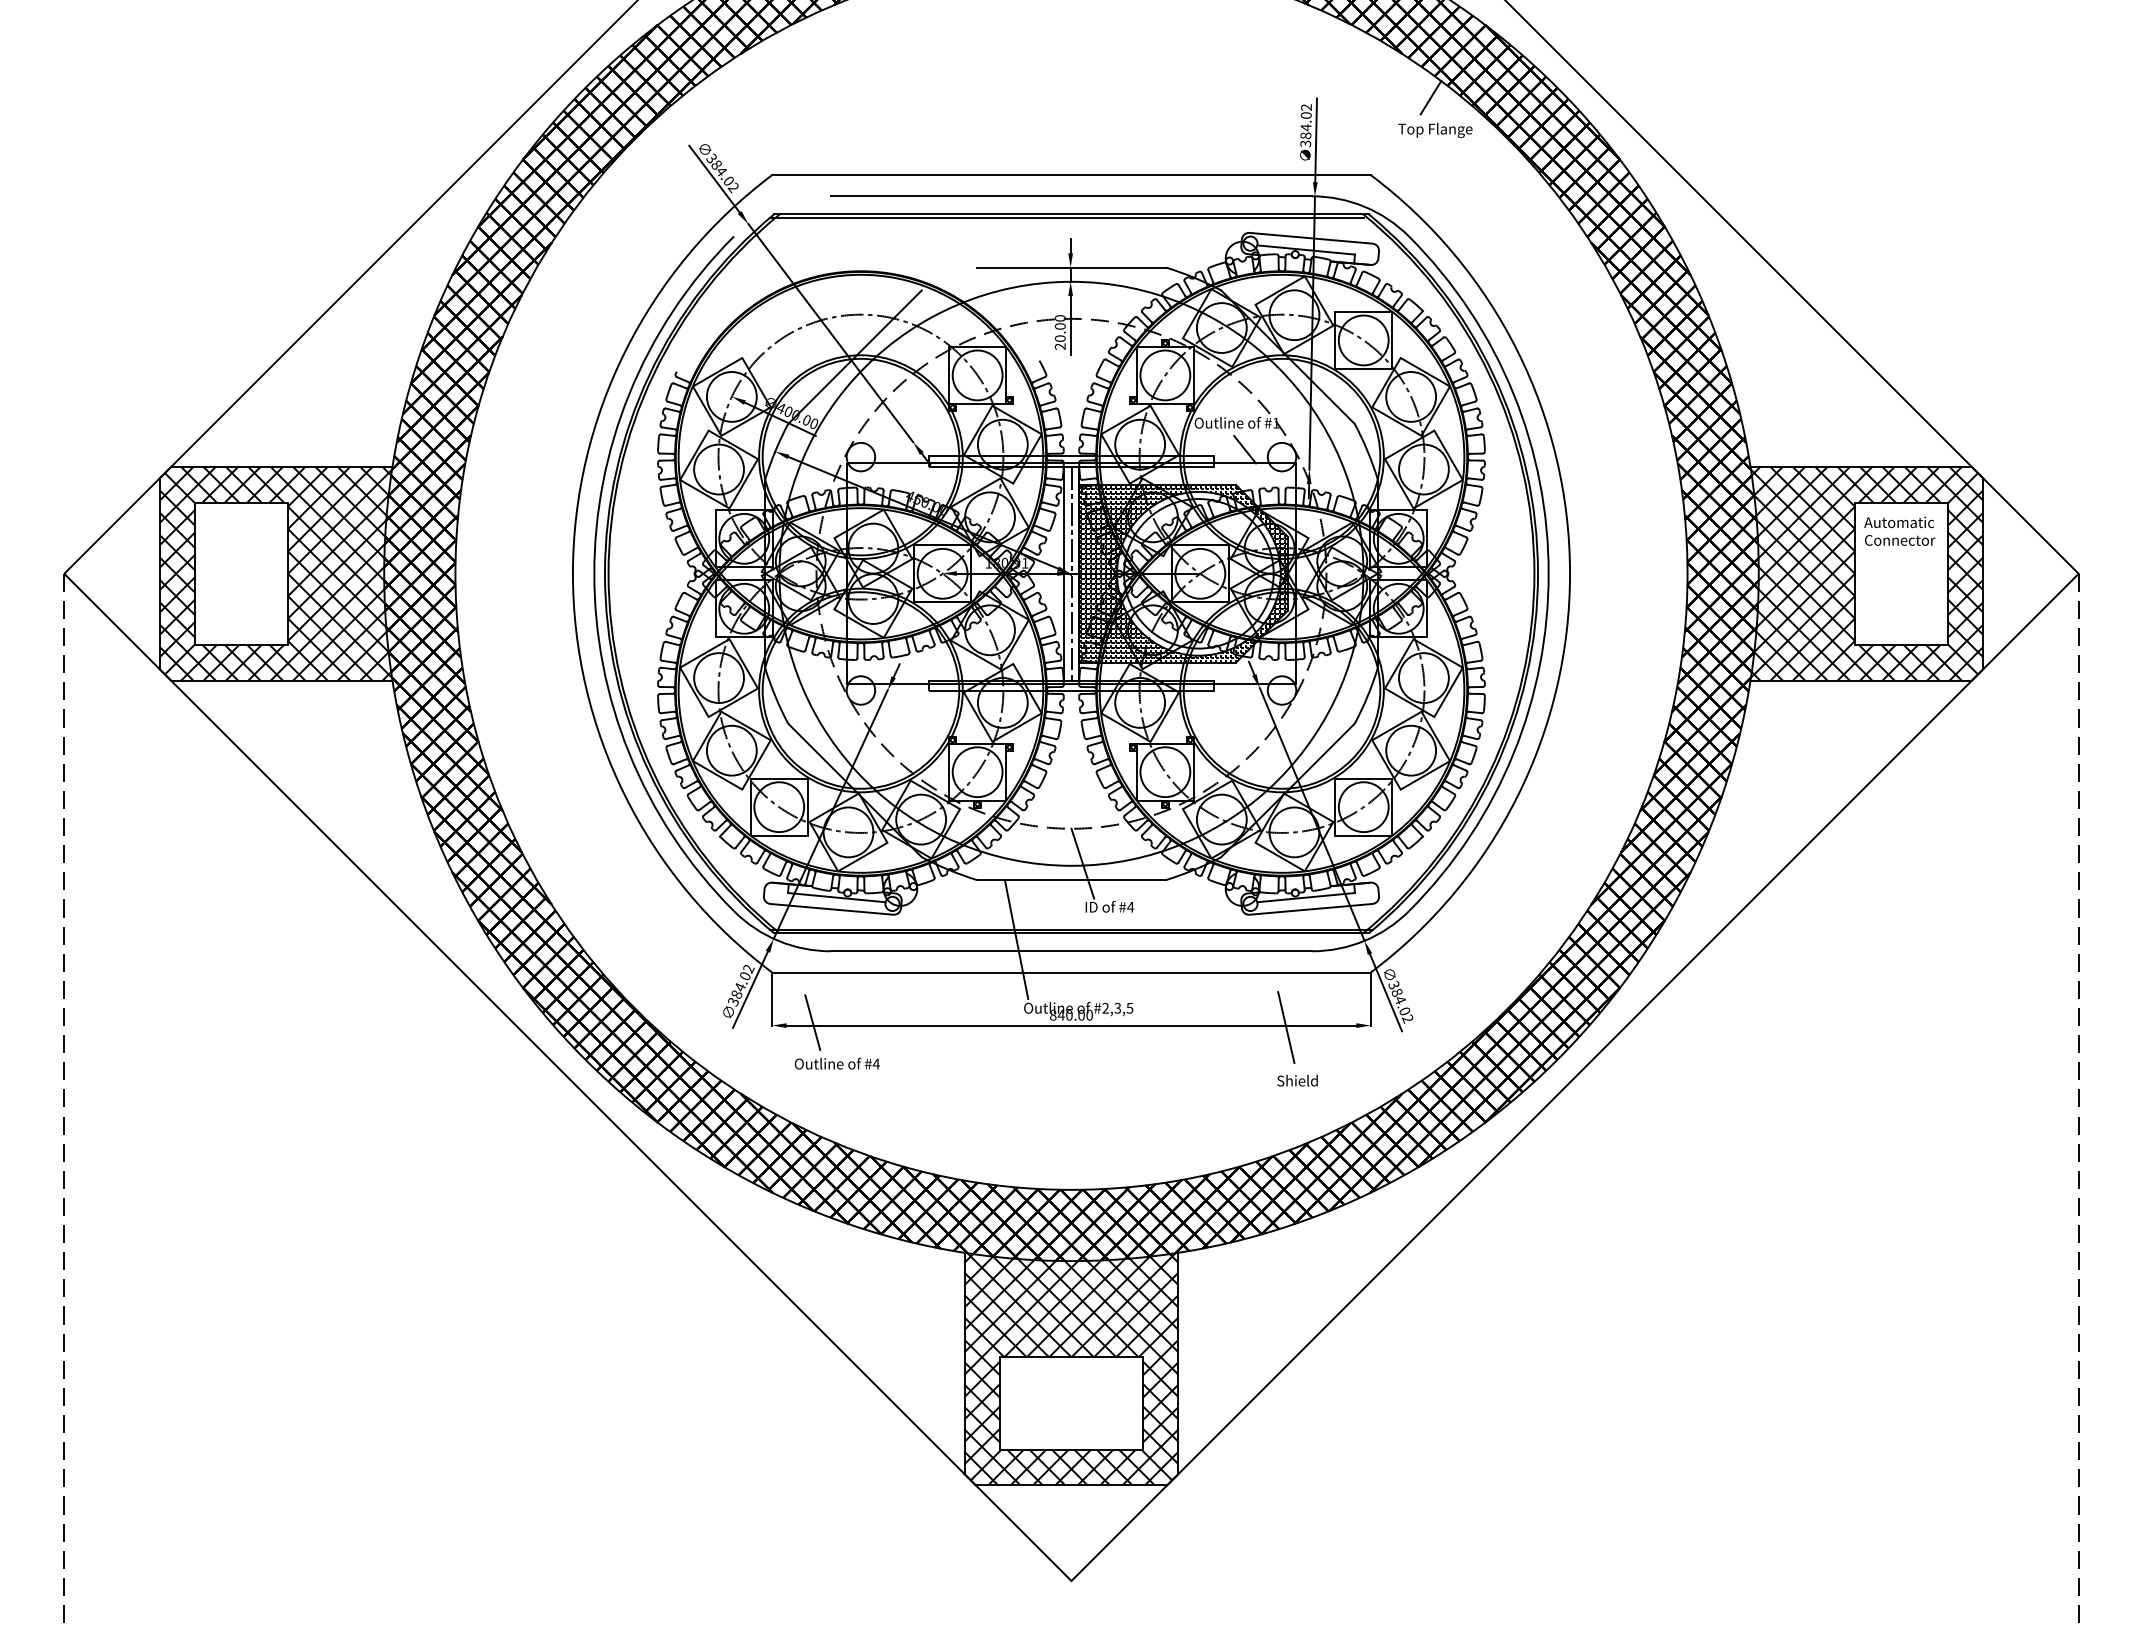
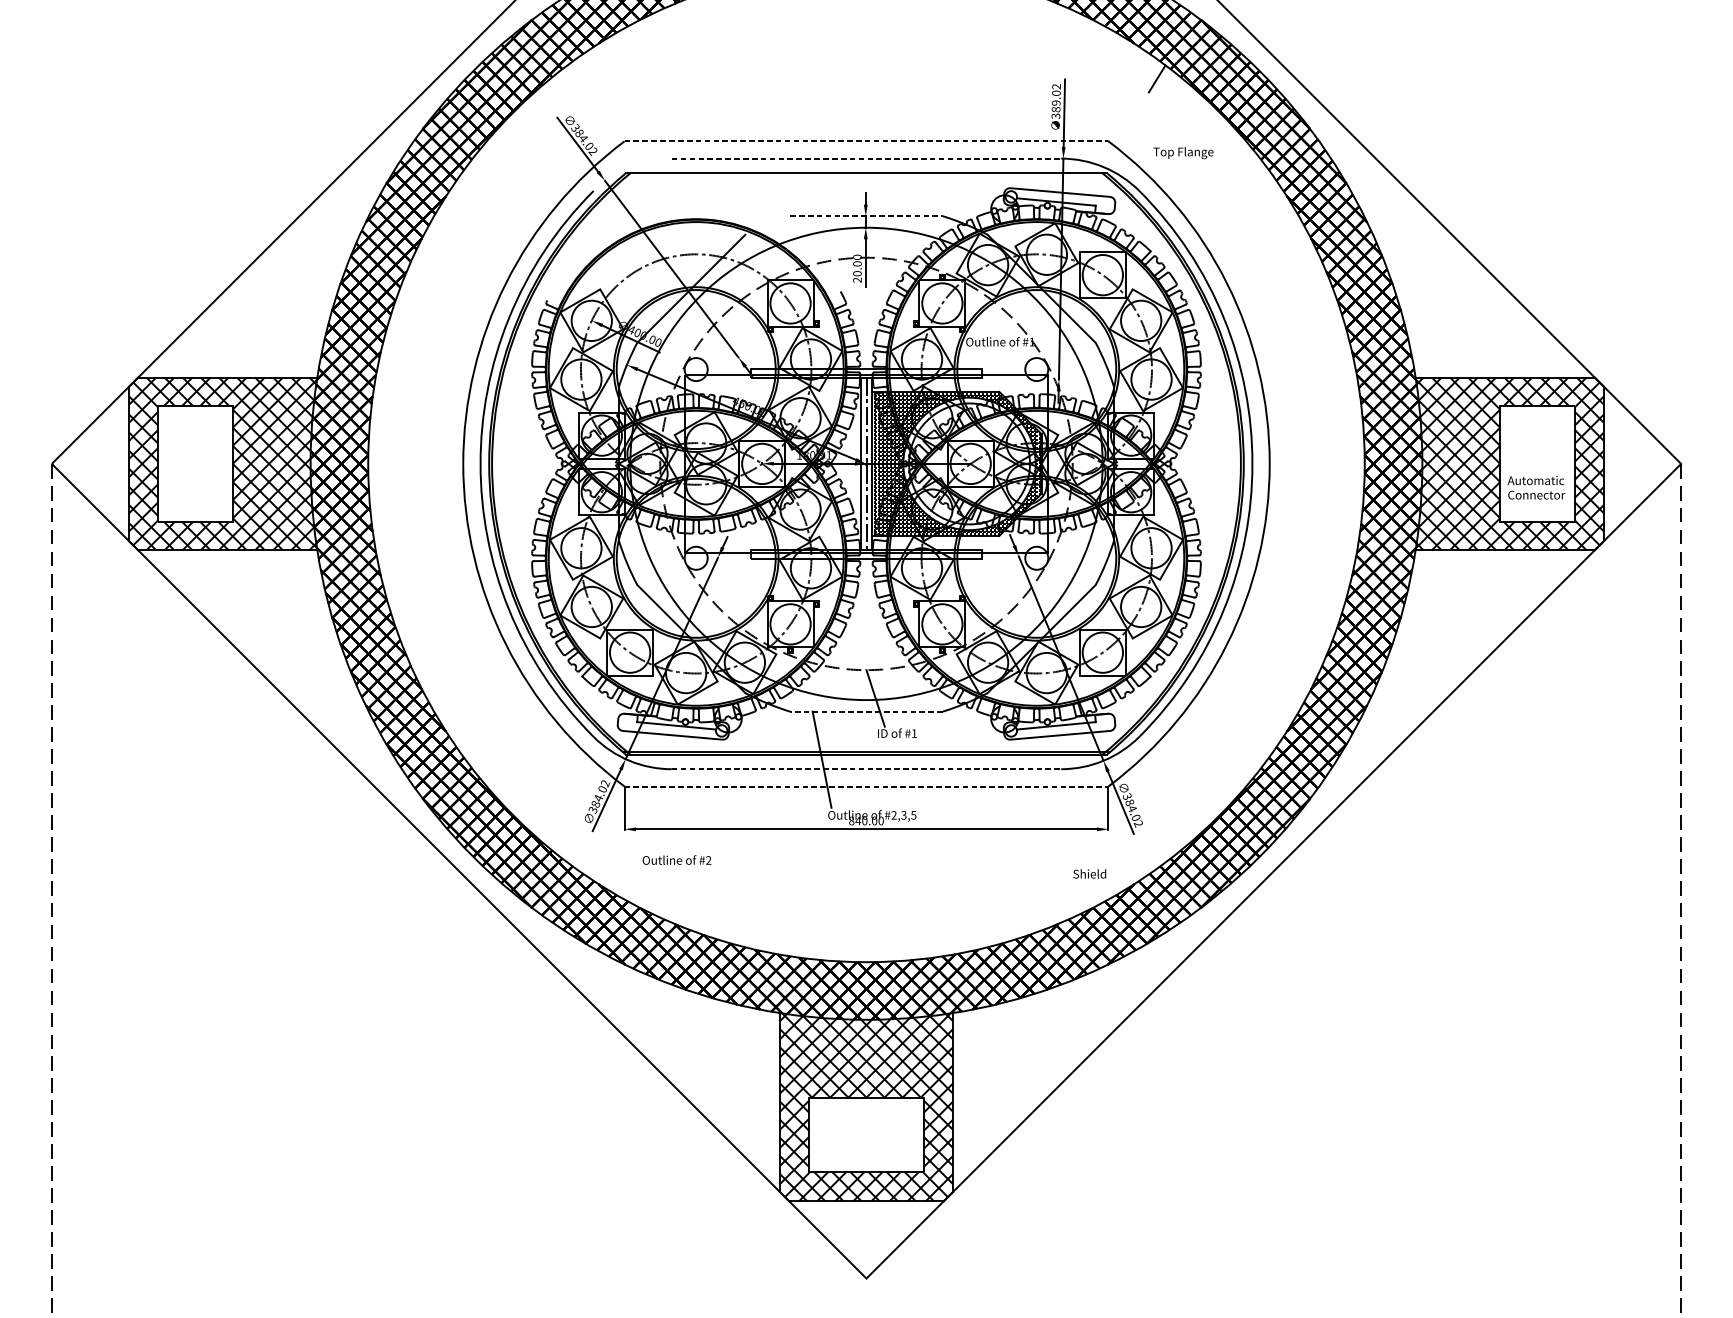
text: (1305, 127) -> (1055, 102), 384.02 -> 389.02
text: (1435, 129) -> (1183, 152), moved
line: (1071, 174) -> (866, 140), solid -> dashed
line: (1071, 196) -> (866, 158), solid -> dashed
line: (1067, 217) -> (863, 175), removed
line: (1071, 267) -> (866, 216), solid -> dashed
line: (1245, 449) -> (1007, 363), removed
text: (1899, 530) -> (1536, 487), moved
line: (1071, 880) -> (866, 711), solid -> dashed
text: (1130, 907) -> (914, 733), #4 -> #1
line: (1071, 951) -> (866, 769), solid -> dashed
line: (1071, 972) -> (866, 786), solid -> dashed
line: (812, 1022) -> (657, 826), removed
line: (1286, 1027) -> (1040, 830), removed
text: (875, 1063) -> (707, 859), #4 -> #2
text: (1297, 1080) -> (1089, 873), moved

